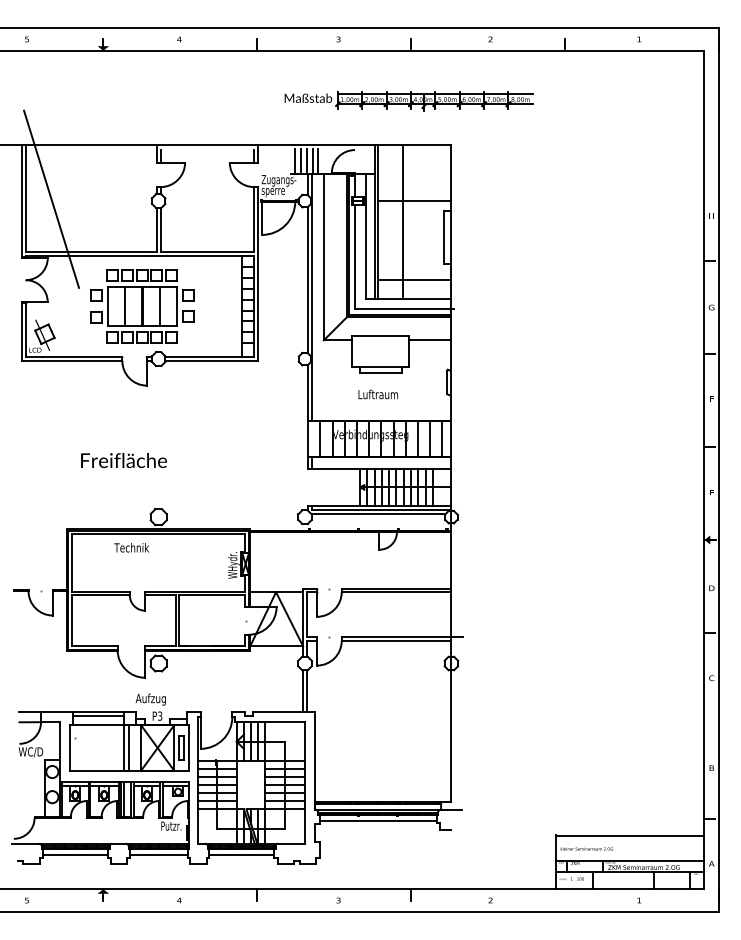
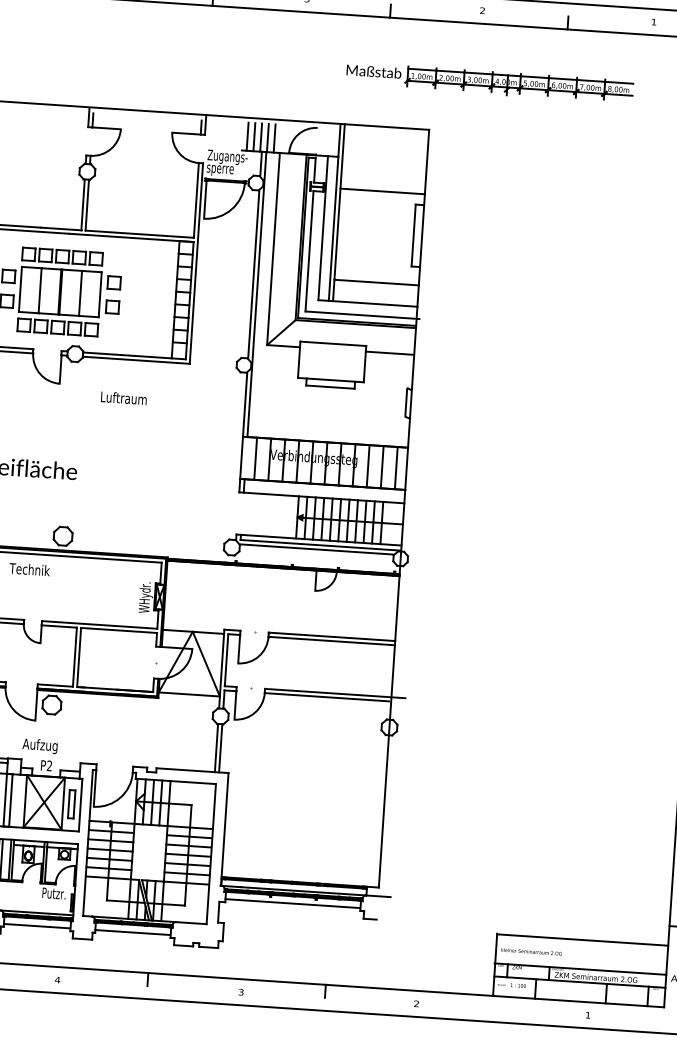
part: (408, 101) -> (489, 83), moved
line: (402, 221) -> (367, 213), removed
text: (377, 394) -> (123, 398), moved
text: (160, 716) -> (49, 766), P3 -> P2

